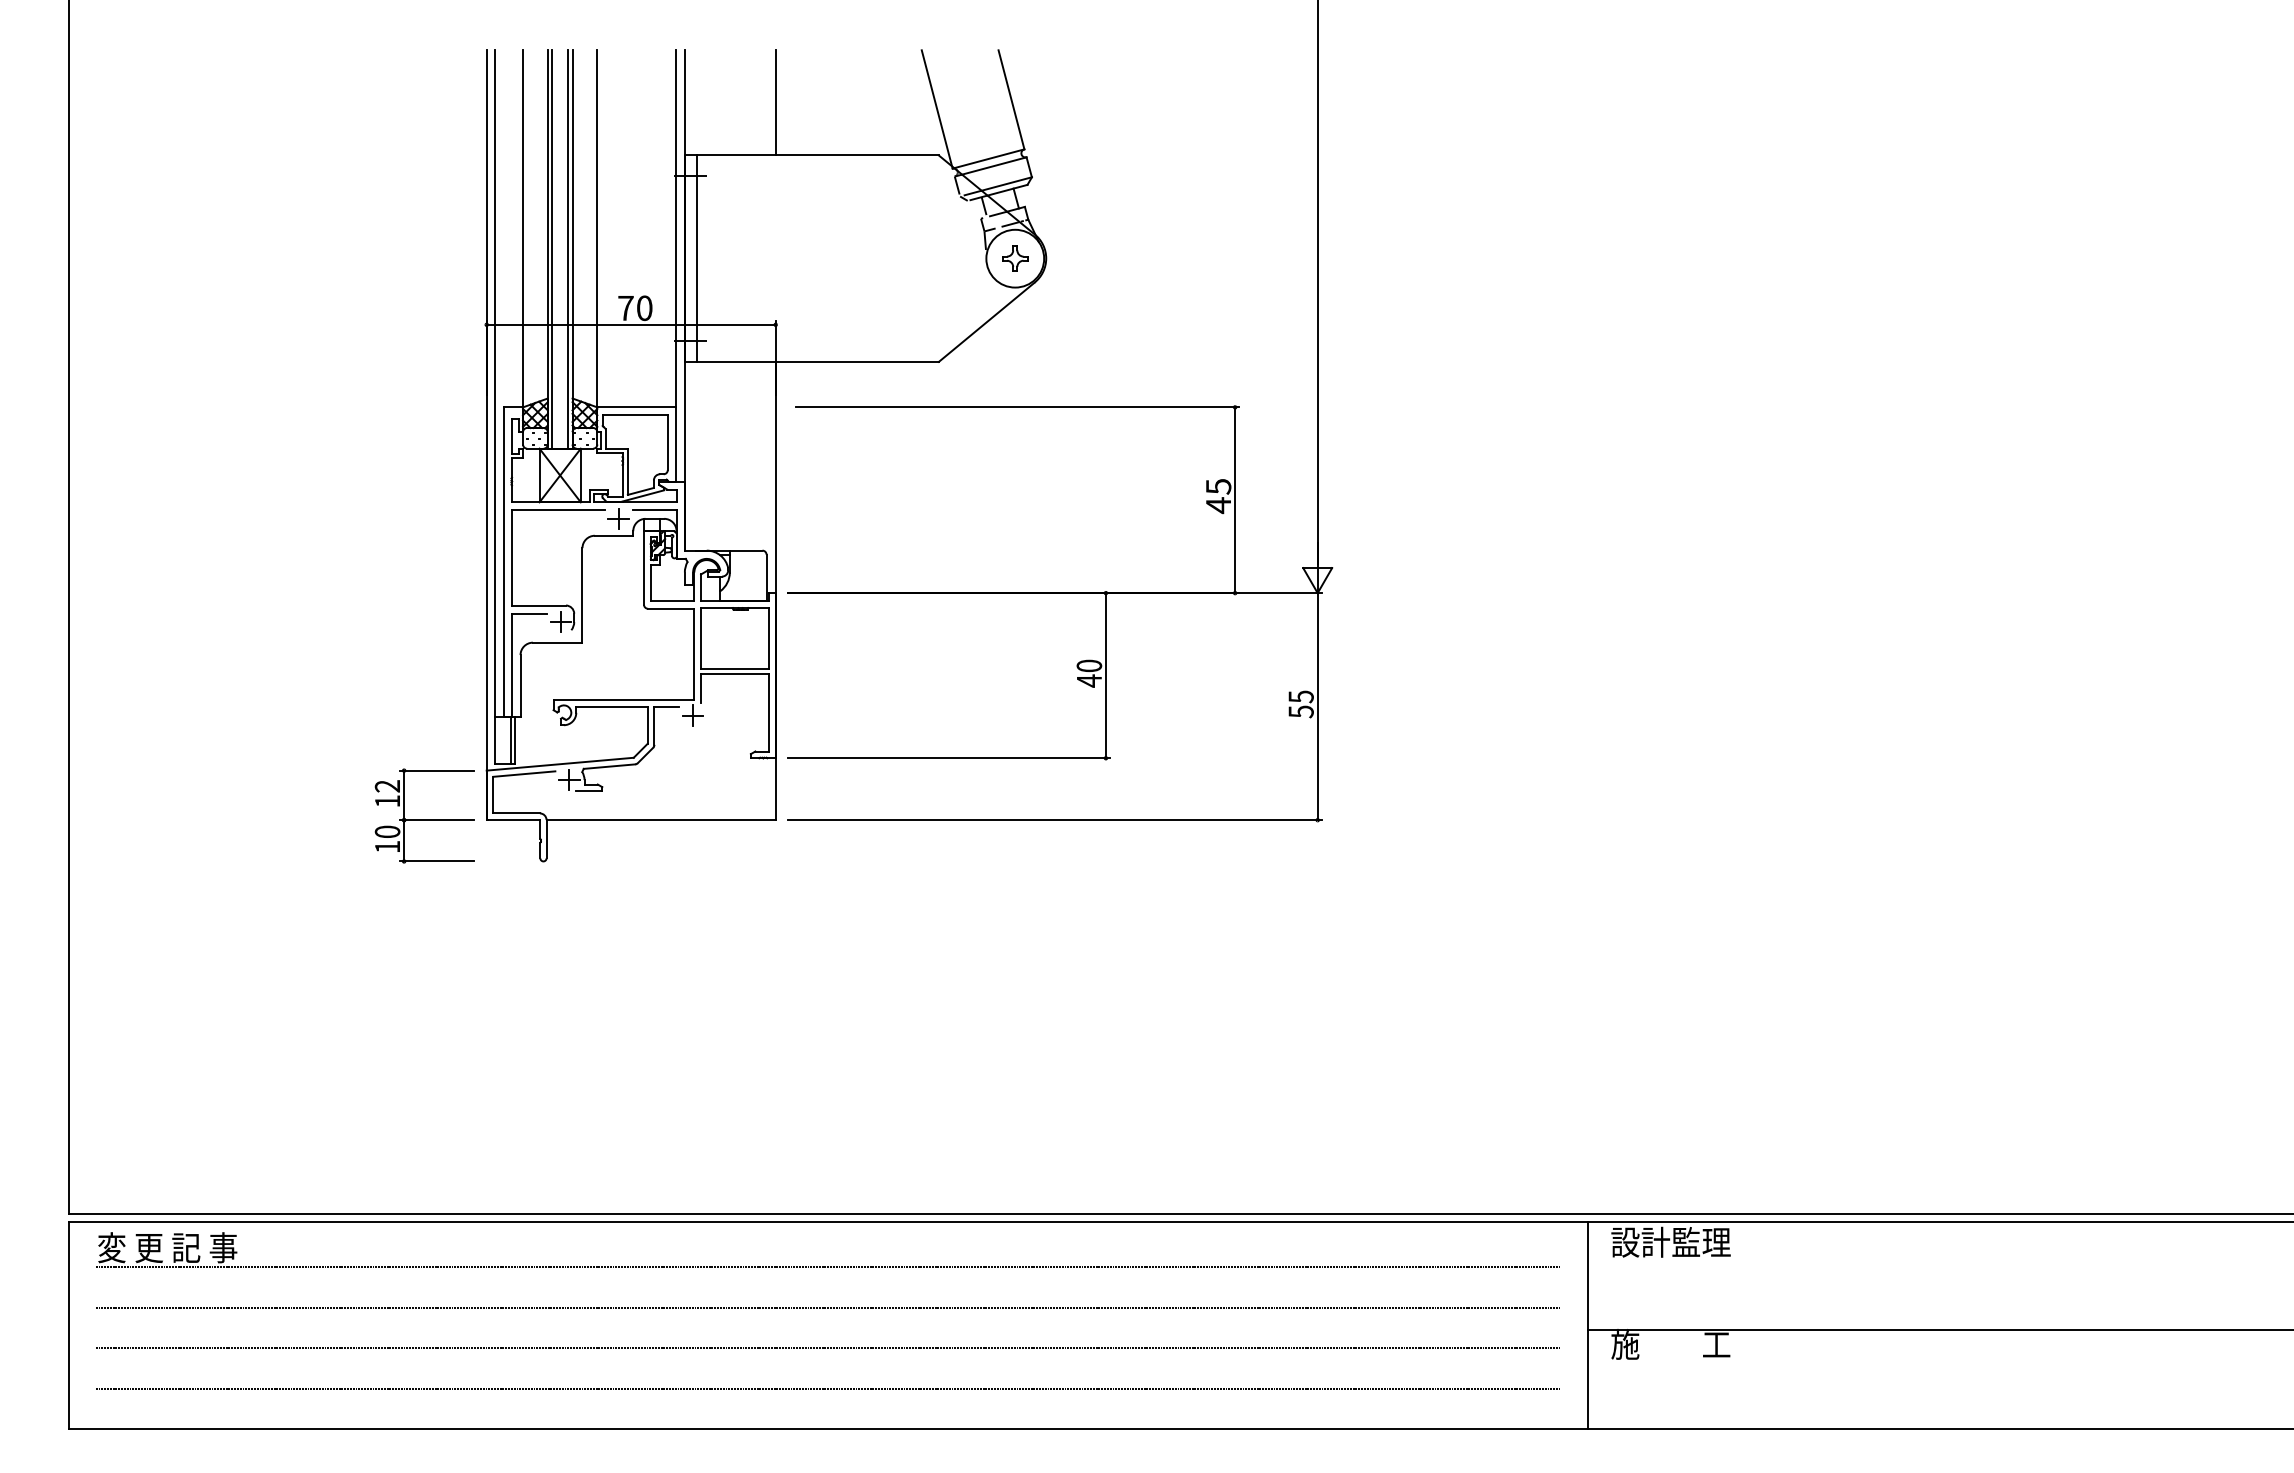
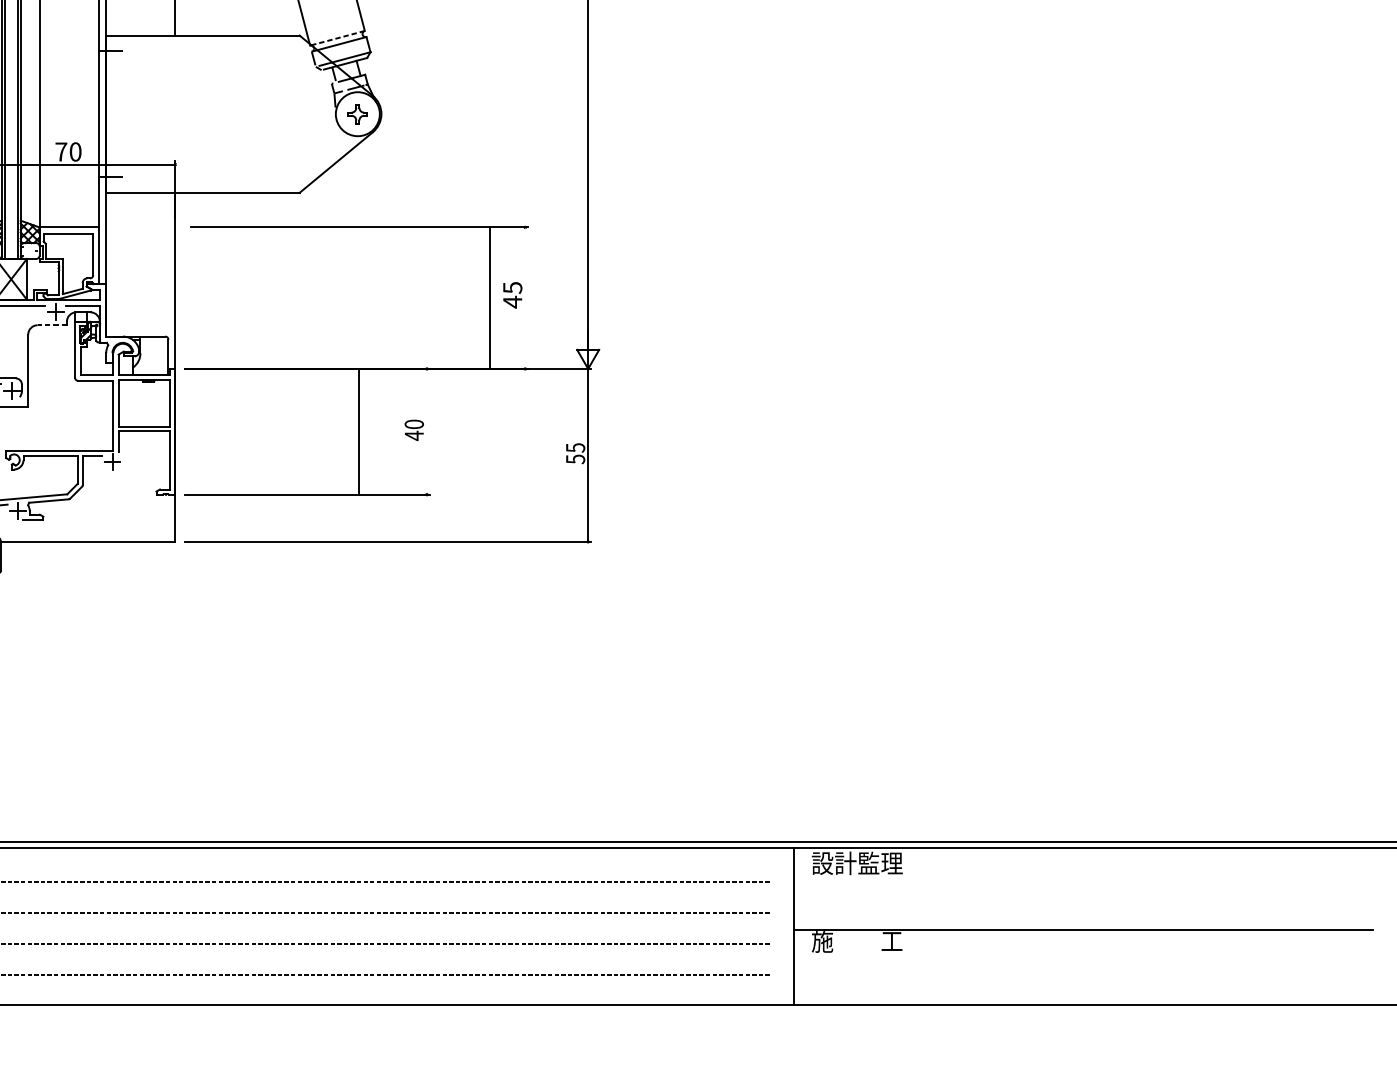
line: (988, 159) -> (337, 38), solid -> dashed
line: (697, 258) -> (115, 114), removed
line: (1235, 500) -> (489, 298), moved
line: (613, 535) -> (51, 325), solid -> dashed
line: (1105, 675) -> (358, 431), moved

